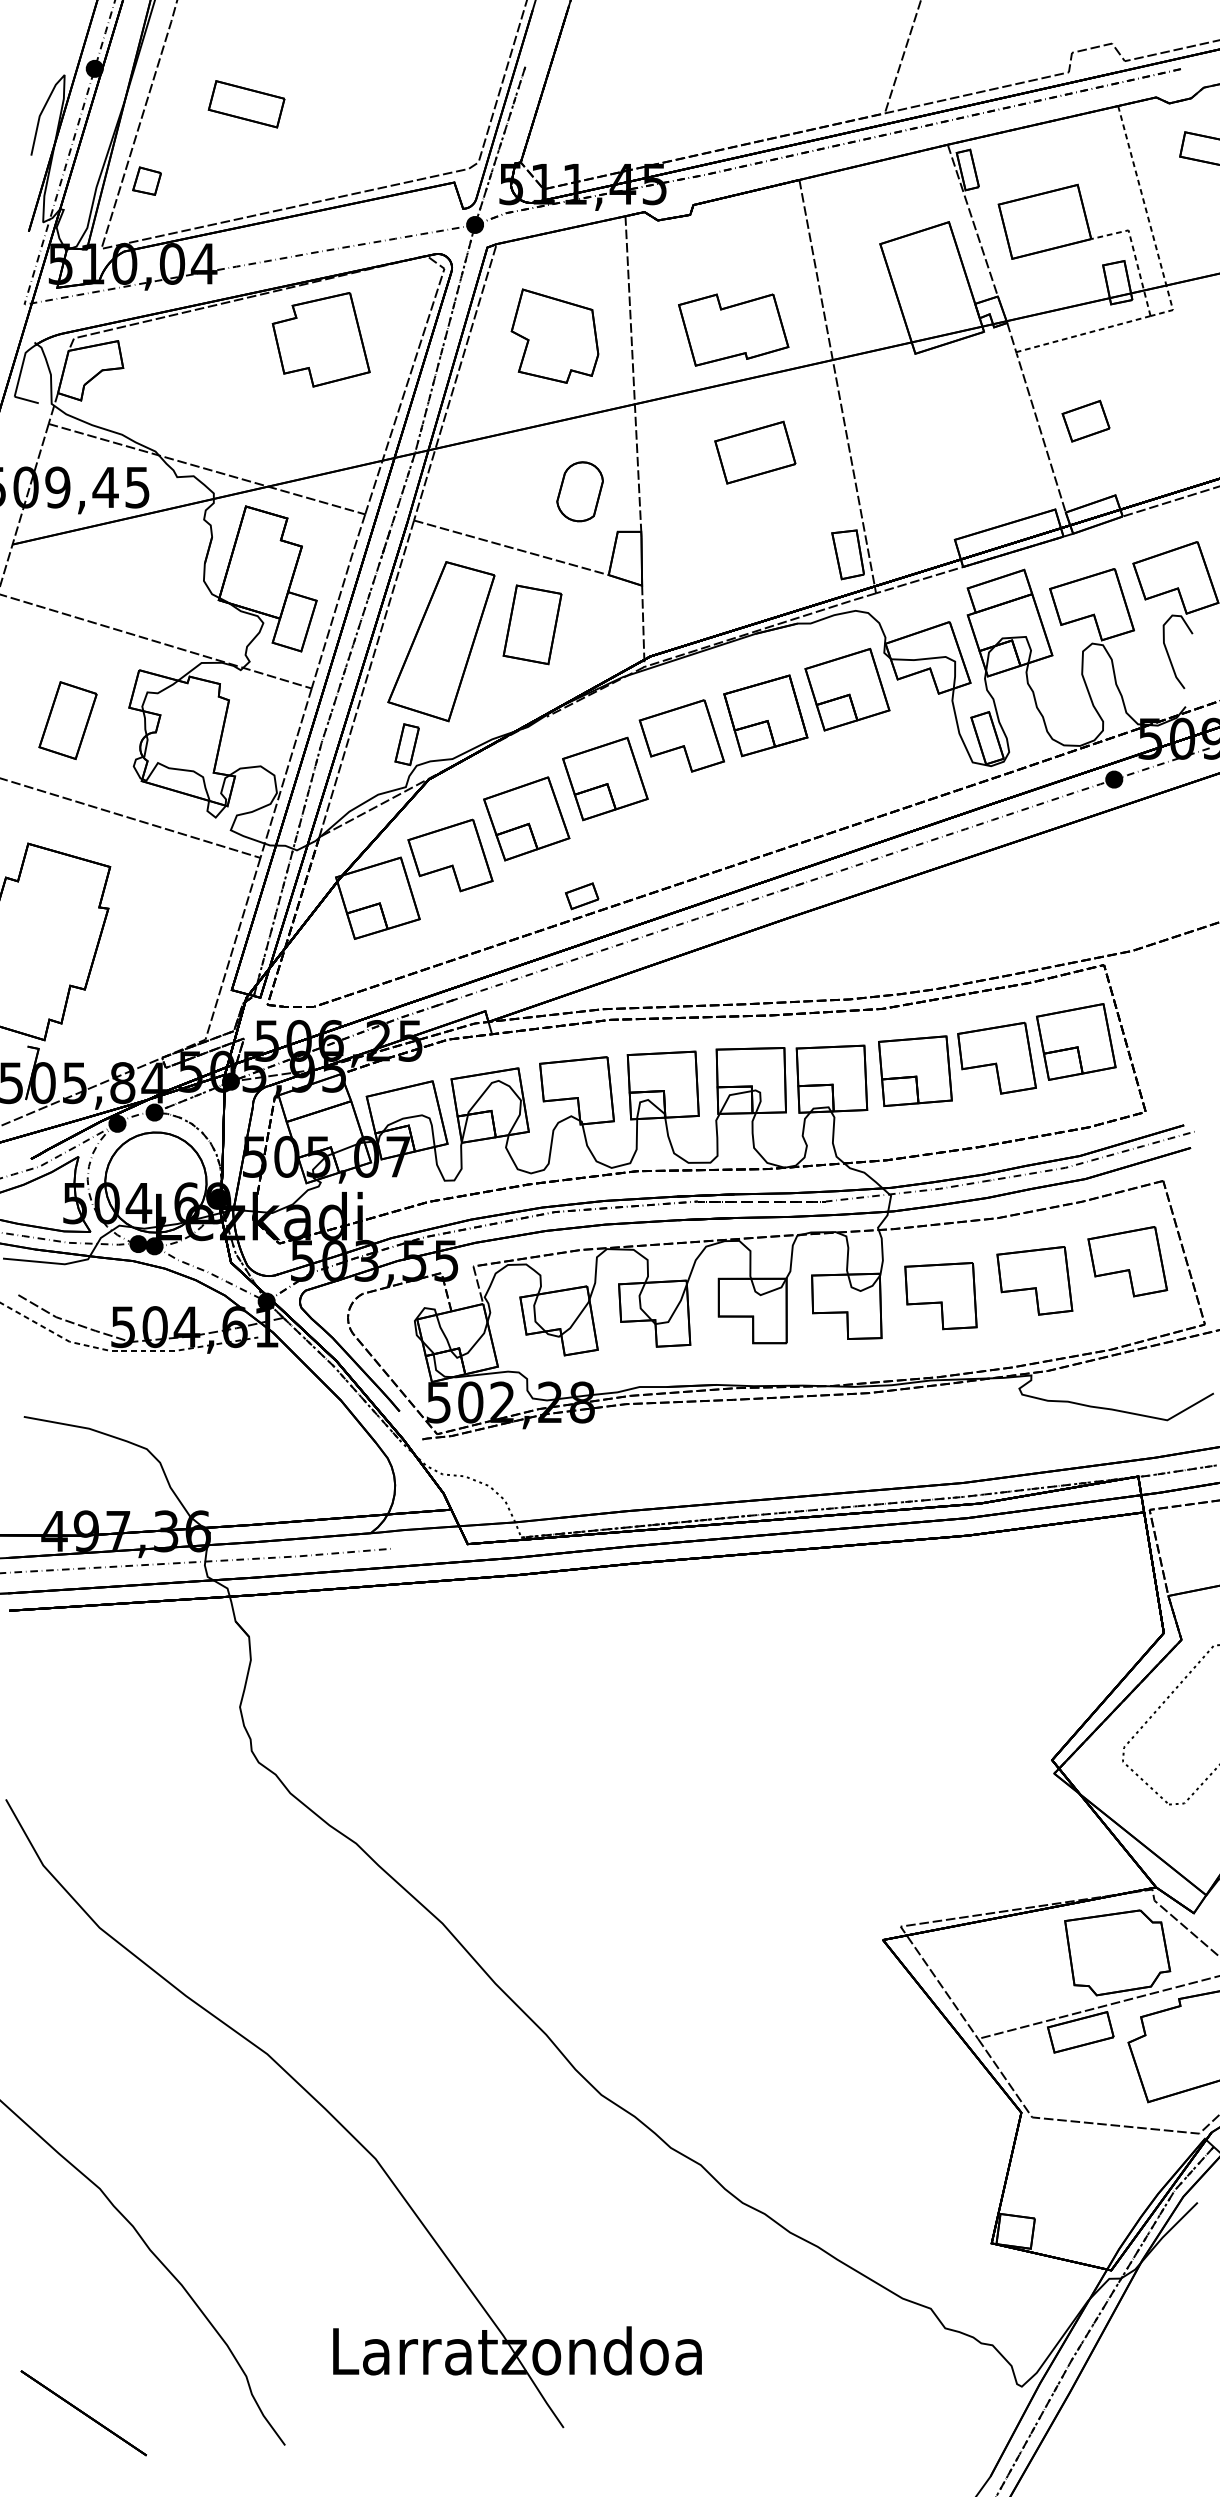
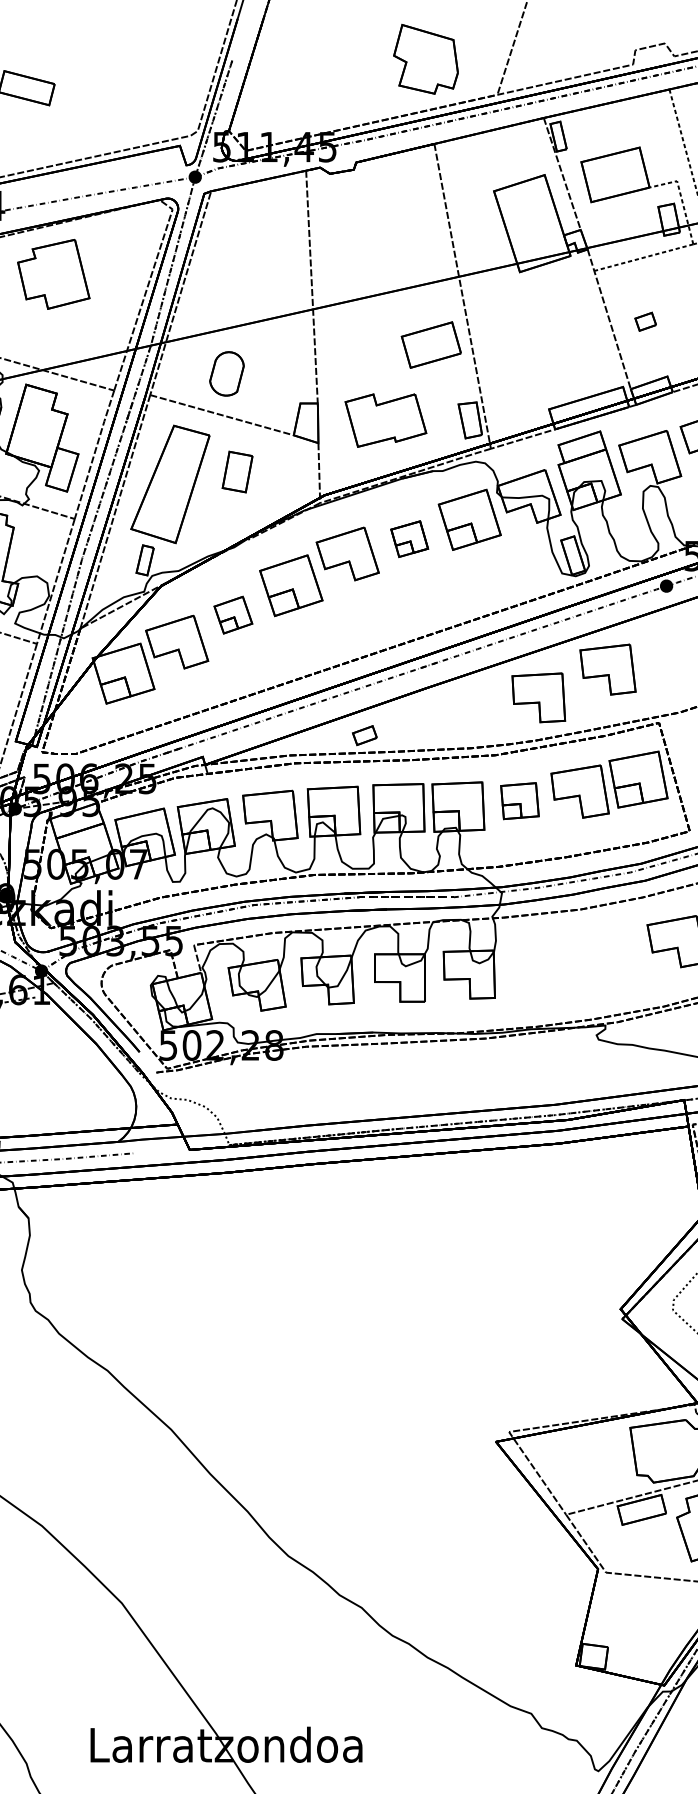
part: (733, 329) -> (385, 420), moved
part: (554, 335) -> (425, 58), moved
part: (320, 339) -> (53, 274), moved
part: (1085, 420) -> (645, 321), size x0.6
part: (755, 452) -> (431, 344), moved
part: (579, 491) -> (226, 373), moved
part: (532, 624) -> (237, 471), size x0.7
part: (765, 715) -> (409, 538), size x0.6
part: (526, 818) -> (233, 614), size x0.6
part: (582, 896) -> (365, 735), moved
part: (915, 1070) -> (520, 800), size x0.7
part: (1034, 1280) -> (607, 669), moved
part: (940, 1296) -> (538, 698), moved

